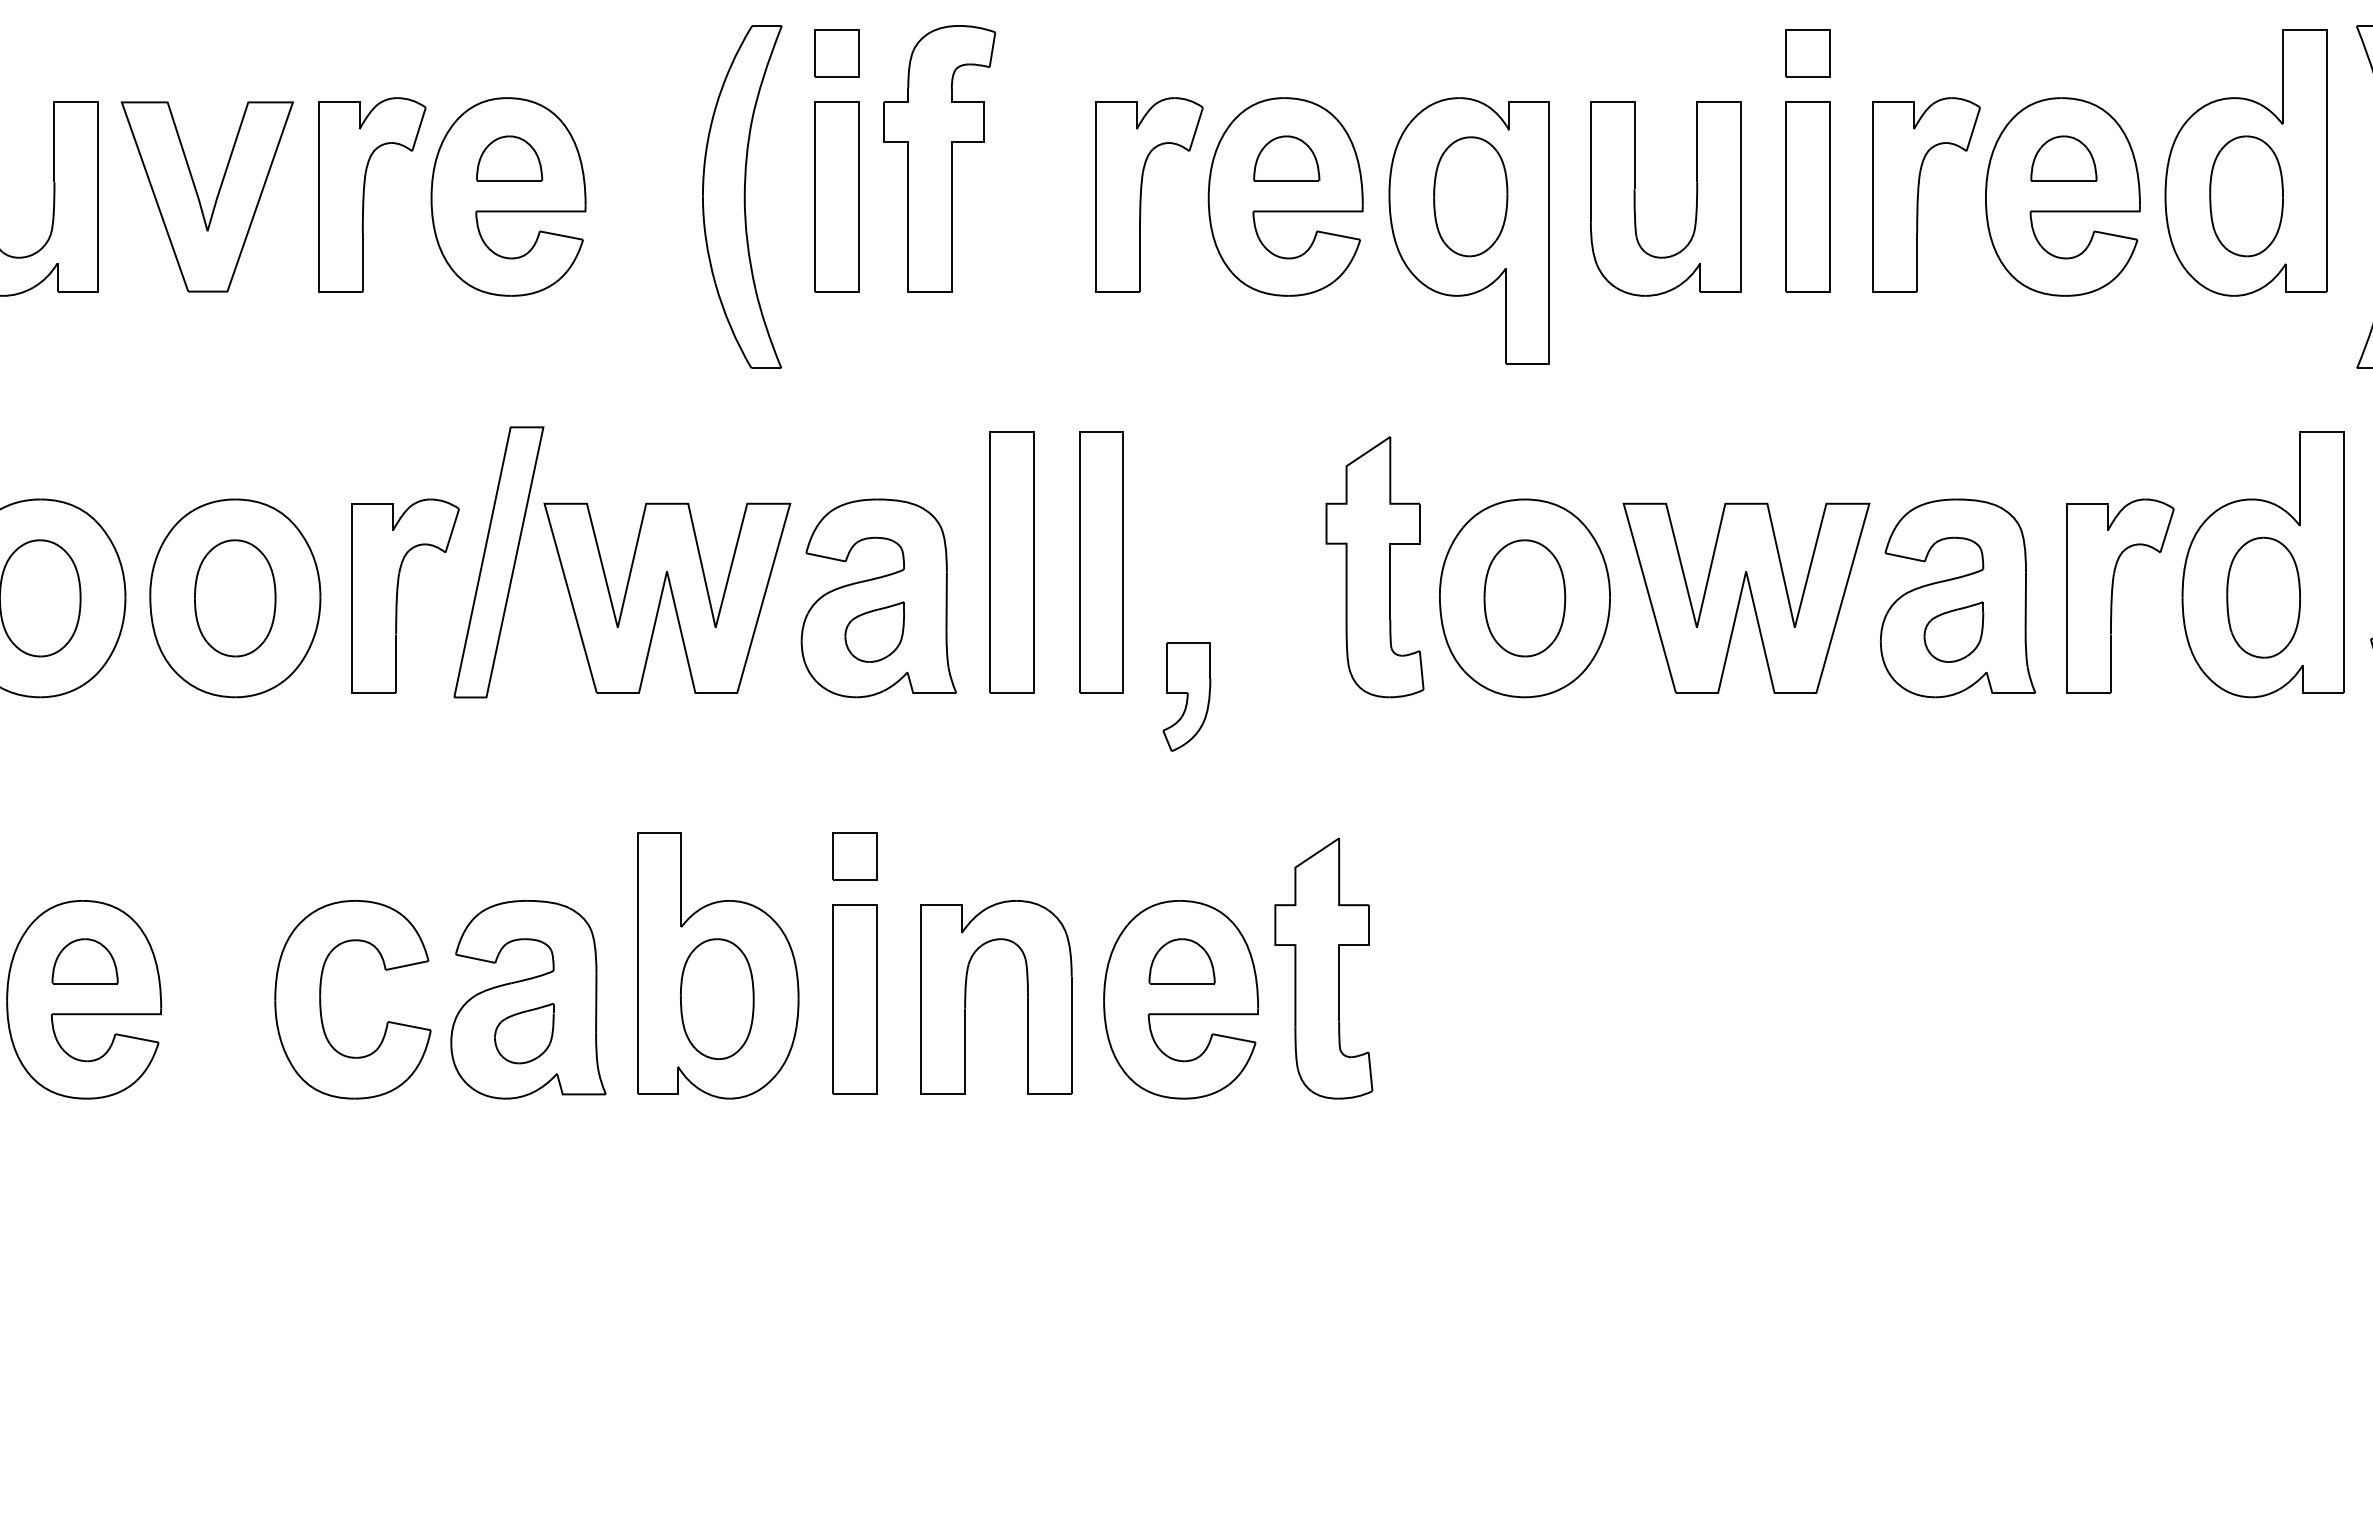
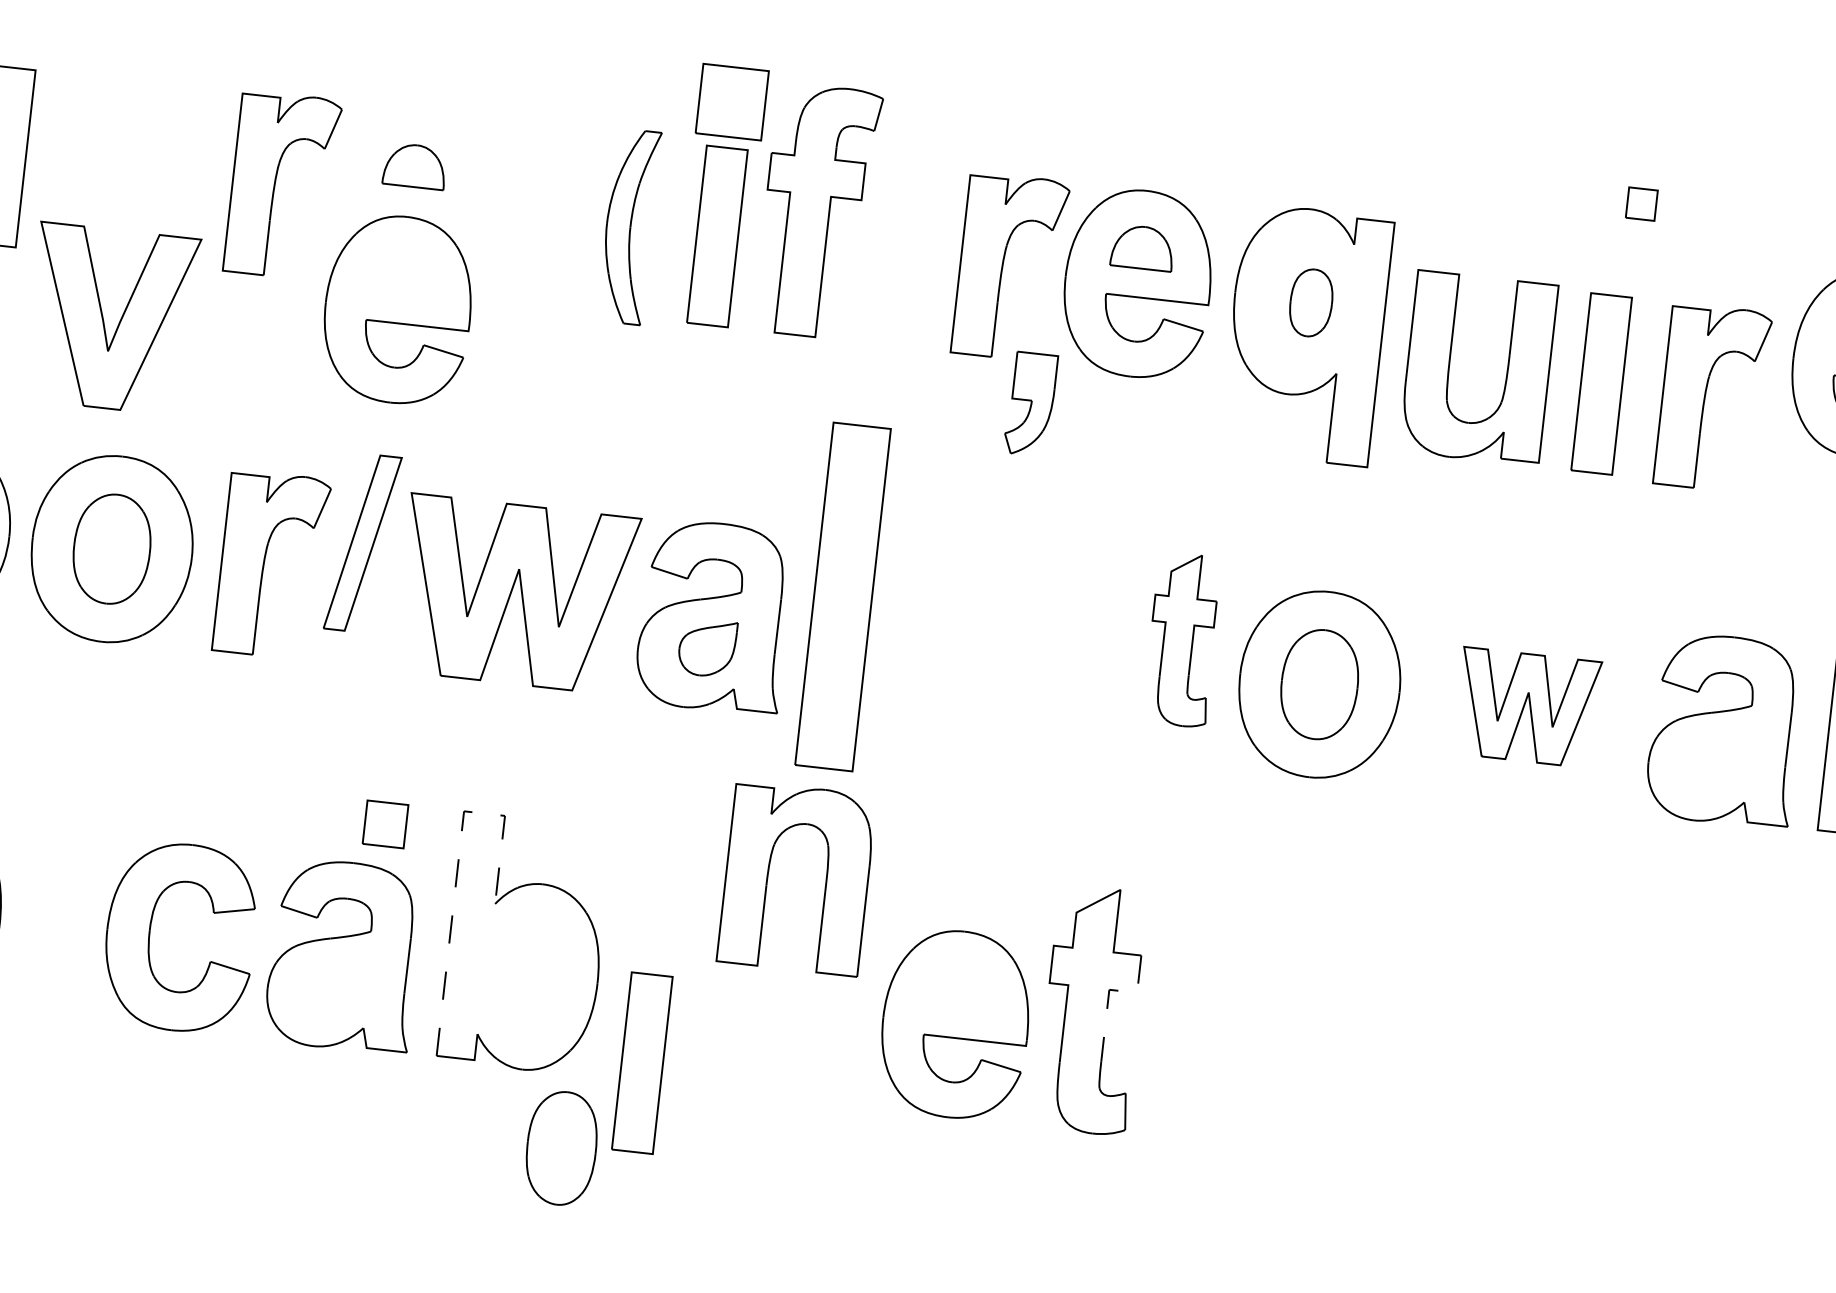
part: (836, 53) -> (732, 102), size x1.6
part: (1807, 53) -> (1641, 204), size x0.7
part: (1919, 191) -> (1706, 394), moved
part: (508, 196) -> (398, 309), moved
part: (742, 196) -> (629, 226), size x0.6
part: (1470, 196) -> (1310, 302), size x0.6
part: (1807, 196) -> (1601, 383), moved
part: (199, 197) -> (103, 318), moved
part: (1635, 198) -> (1450, 364), moved
part: (498, 562) -> (362, 543), size x0.7
part: (1011, 562) -> (842, 597), size x1.4
part: (1101, 562) -> (927, 606), removed
part: (1374, 567) -> (1182, 639), size x0.7
part: (1746, 597) -> (1527, 707), size x0.6
part: (1953, 631) -> (1717, 760), removed
part: (1186, 696) -> (1030, 403), moved
part: (854, 856) -> (384, 824), moved
line: (637, 893) -> (457, 867), solid -> dashed
line: (1339, 948) -> (1109, 993), solid -> dashed
part: (1181, 961) -> (960, 988), removed
part: (966, 997) -> (768, 875), moved
part: (717, 998) -> (561, 1147), moved
part: (854, 999) -> (641, 1062), moved
part: (524, 1033) -> (337, 987), removed

